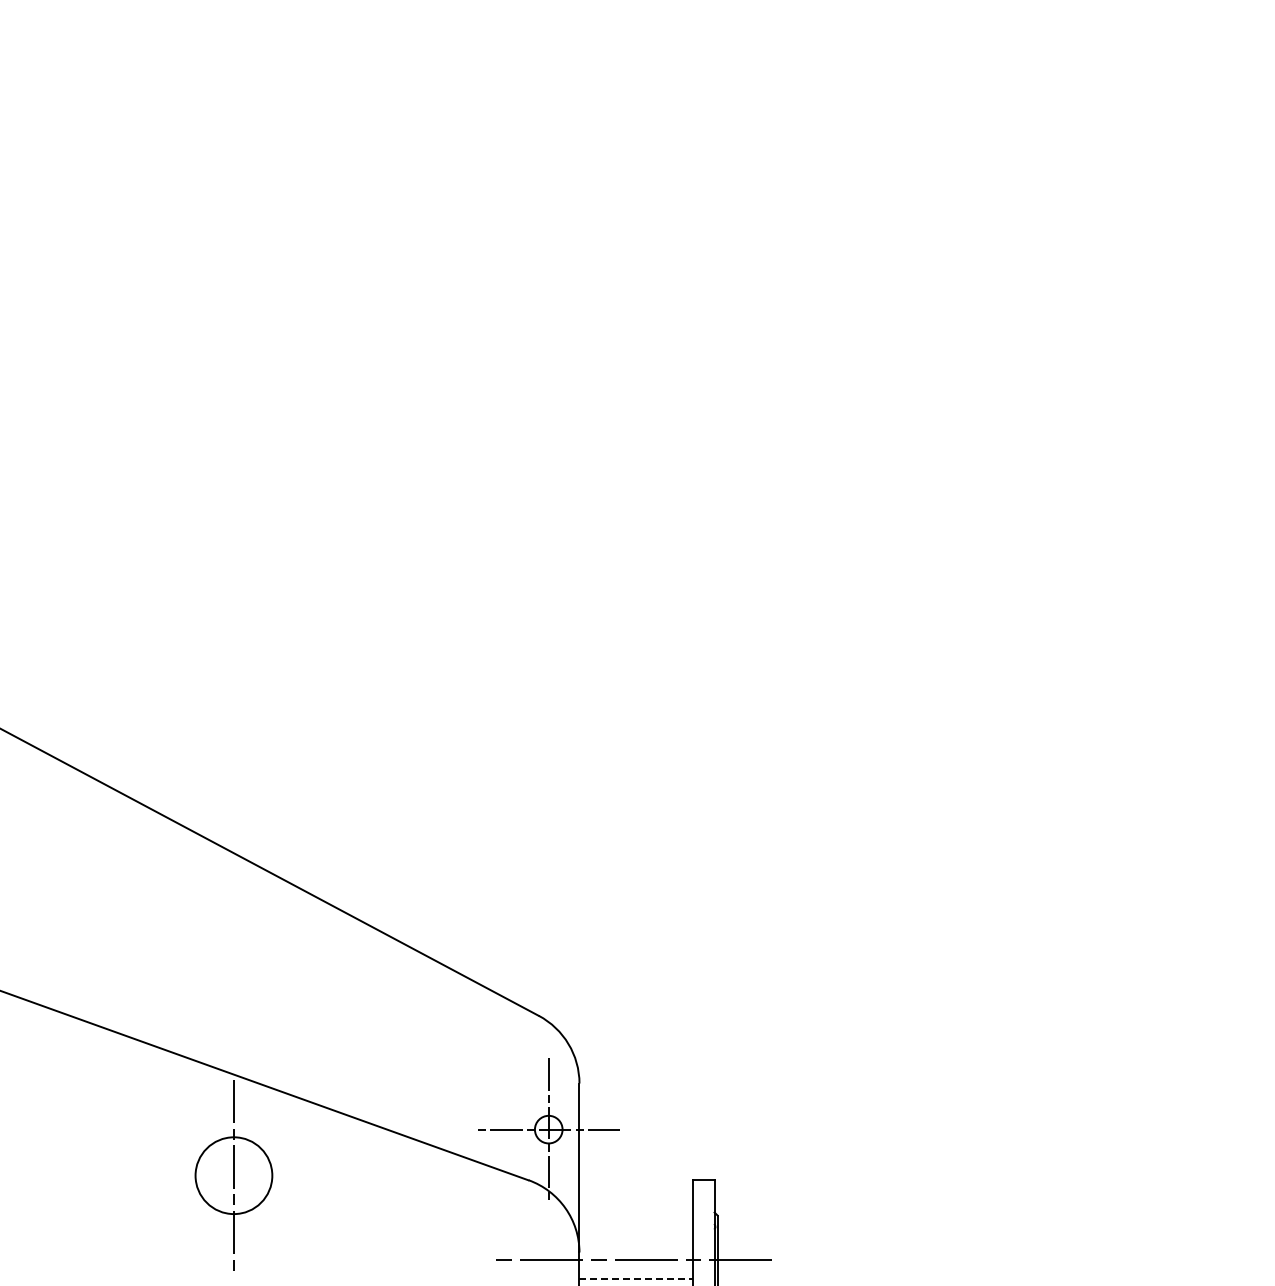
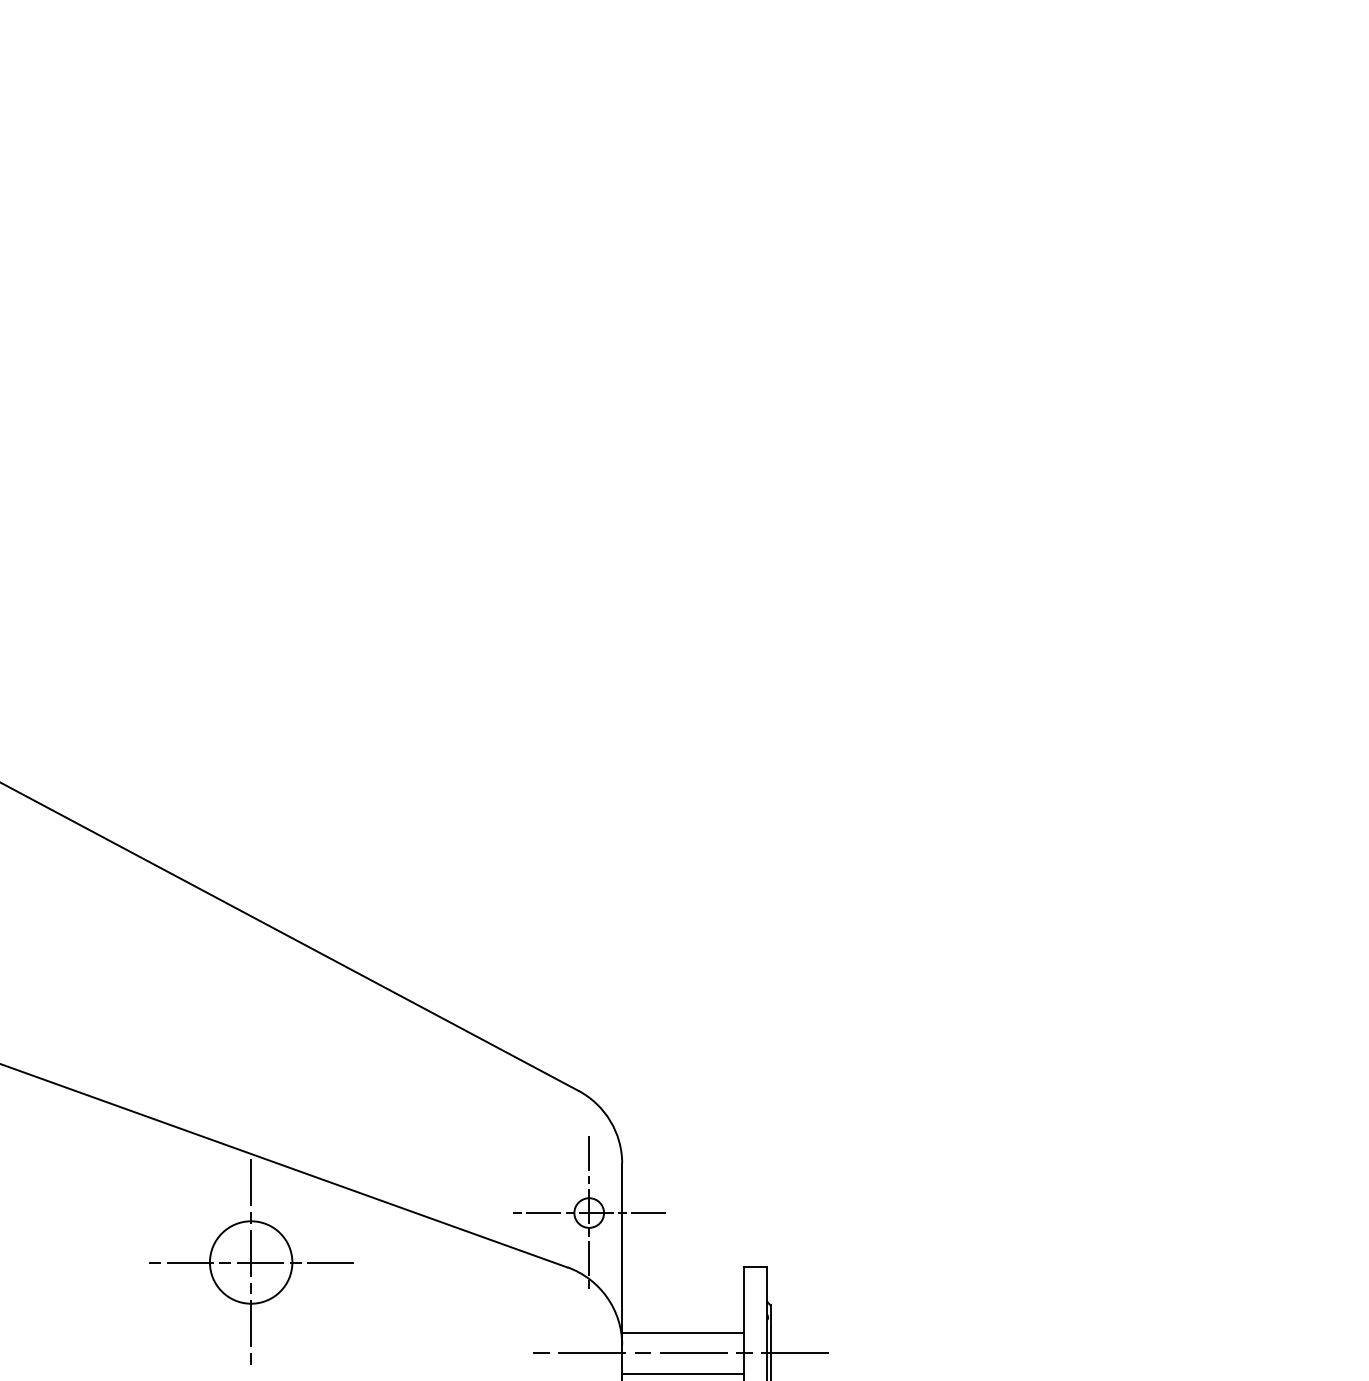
line: (233, 1175) -> (250, 1262), added
line: (636, 1240) -> (683, 1332), added
line: (636, 1279) -> (683, 1373), dashed -> solid

